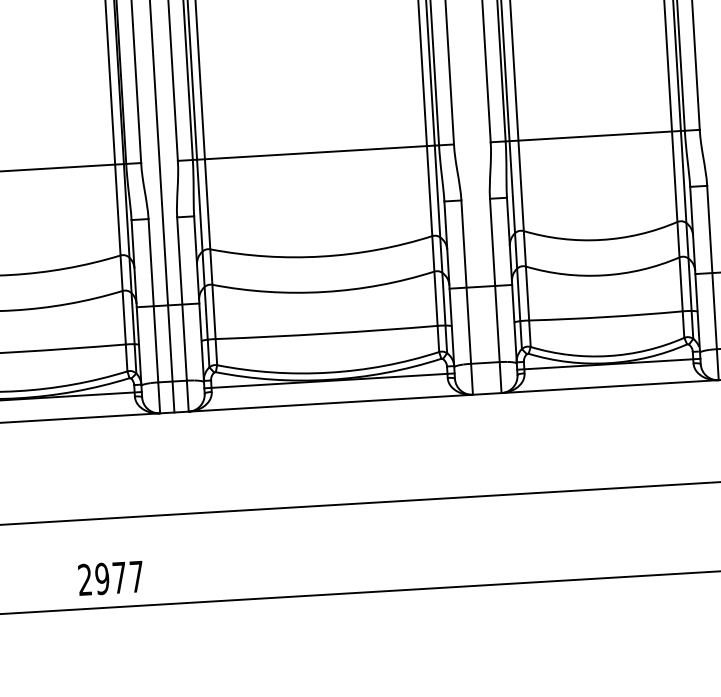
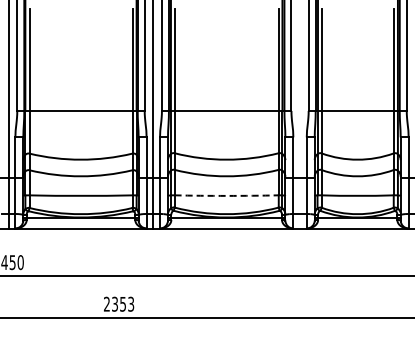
arc: (326, 332) -> (226, 195), solid -> dashed
text: (118, 576) -> (122, 303), 2977 -> 2353

